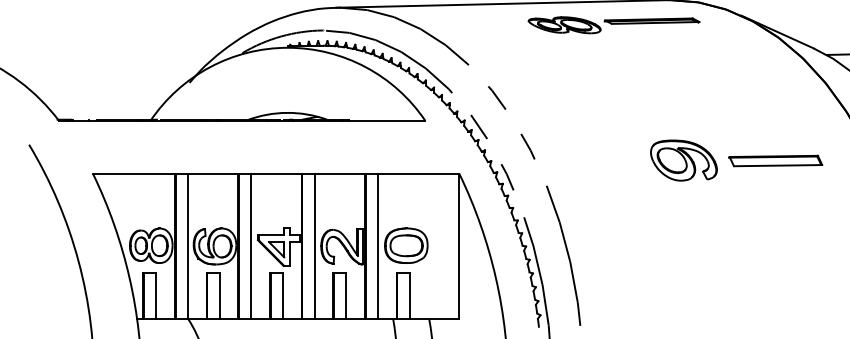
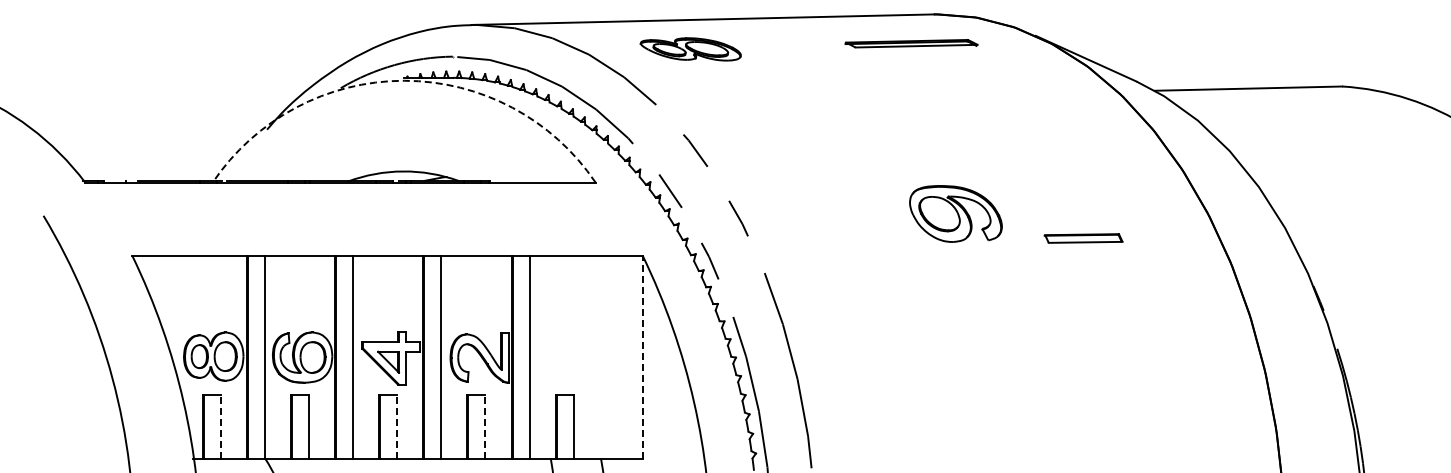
part: (564, 25) -> (690, 49), moved
arc: (288, 47) -> (404, 80), solid -> dashed
part: (683, 160) -> (955, 213), moved
part: (775, 160) -> (1083, 238), size x0.6
part: (405, 245) -> (568, 356), removed
line: (458, 245) -> (642, 356), solid -> dashed
line: (156, 295) -> (220, 426), solid -> dashed
line: (283, 295) -> (397, 426), solid -> dashed
line: (346, 295) -> (485, 426), solid -> dashed

